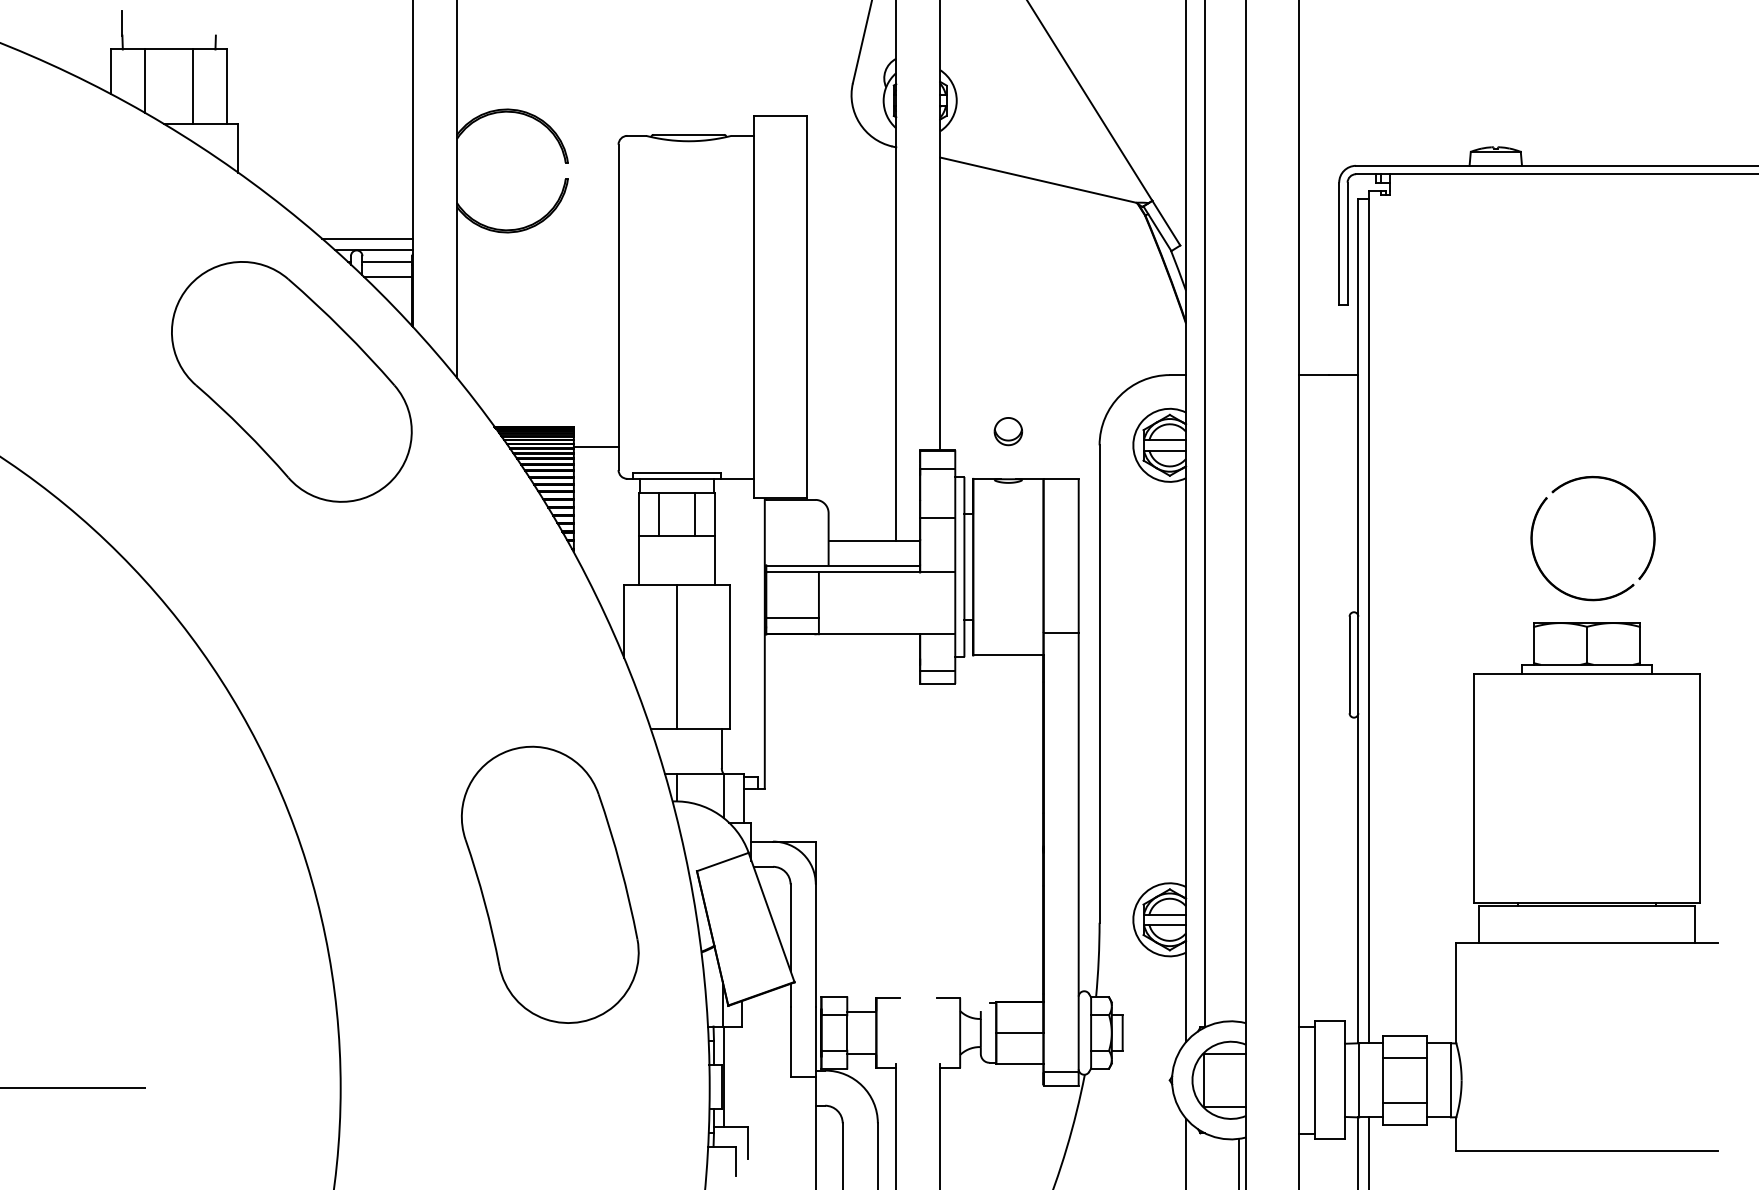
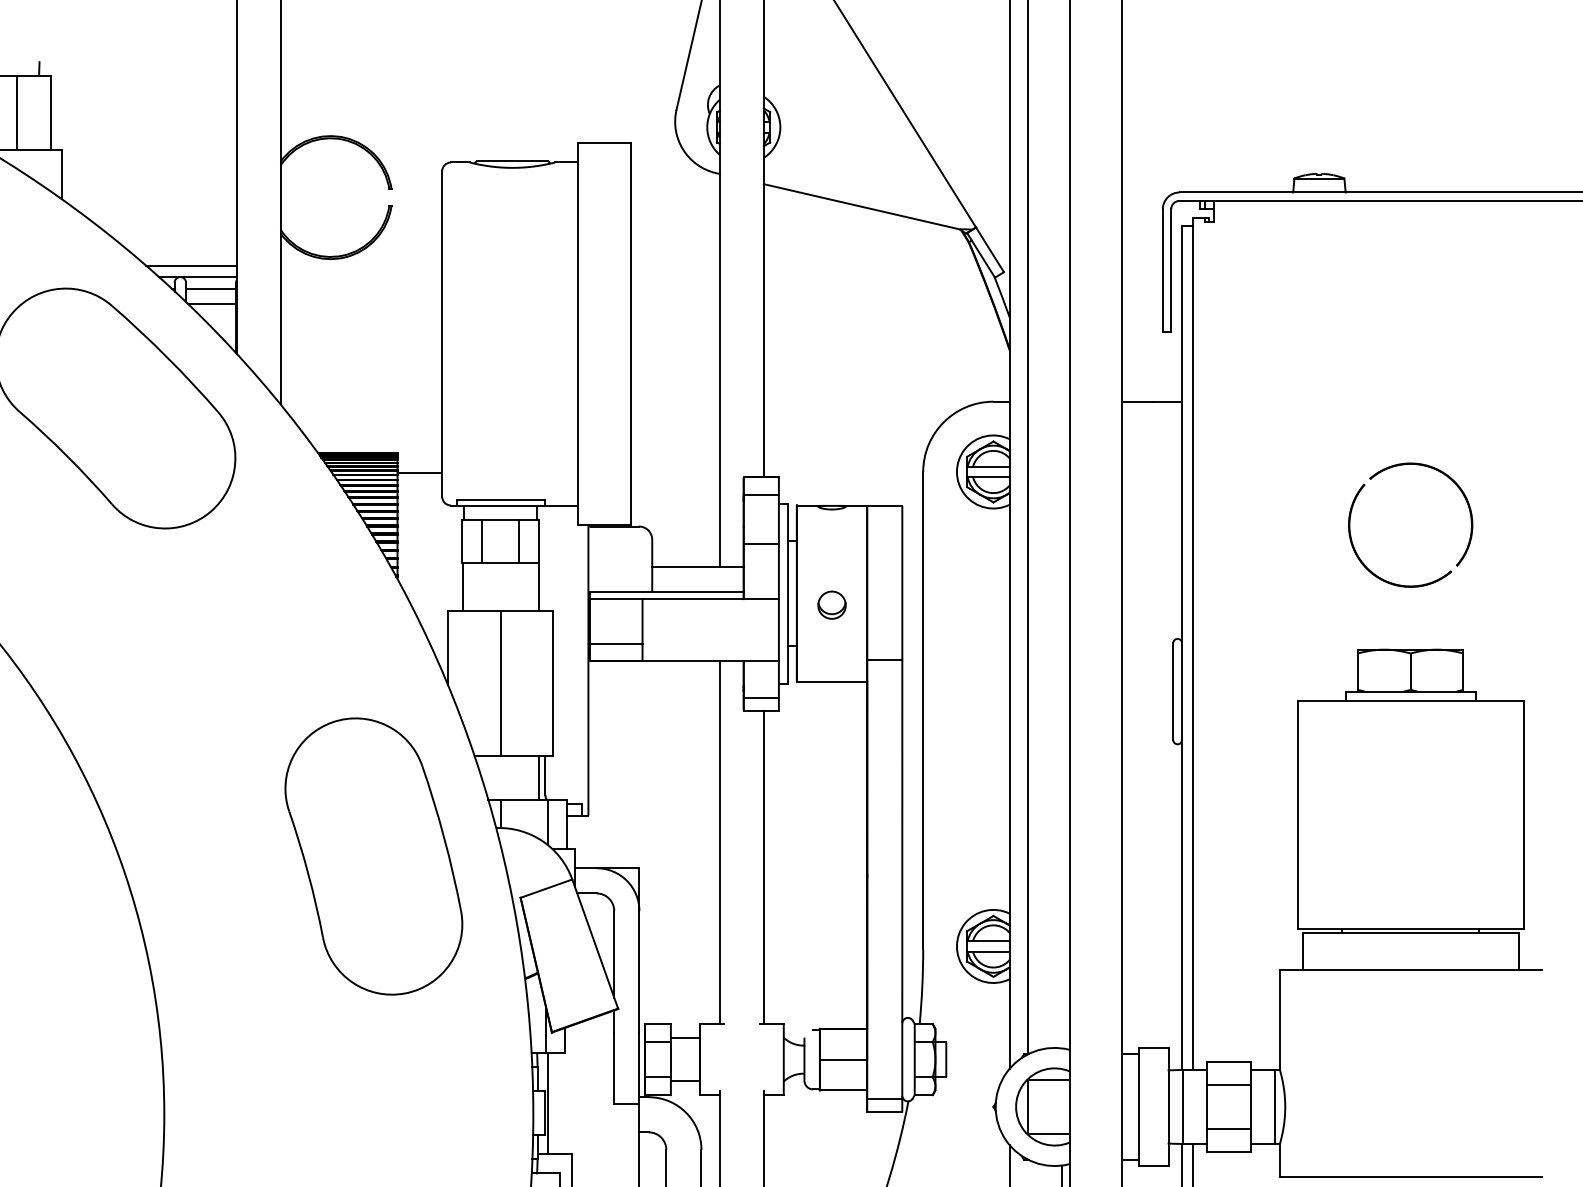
part: (1008, 431) -> (832, 605), moved
part: (1533, 531) -> (1351, 518), moved
line: (714, 751) -> (538, 778), added
line: (896, 815) -> (720, 842), added
line: (940, 840) -> (764, 867), added
part: (550, 884) -> (374, 856), moved

